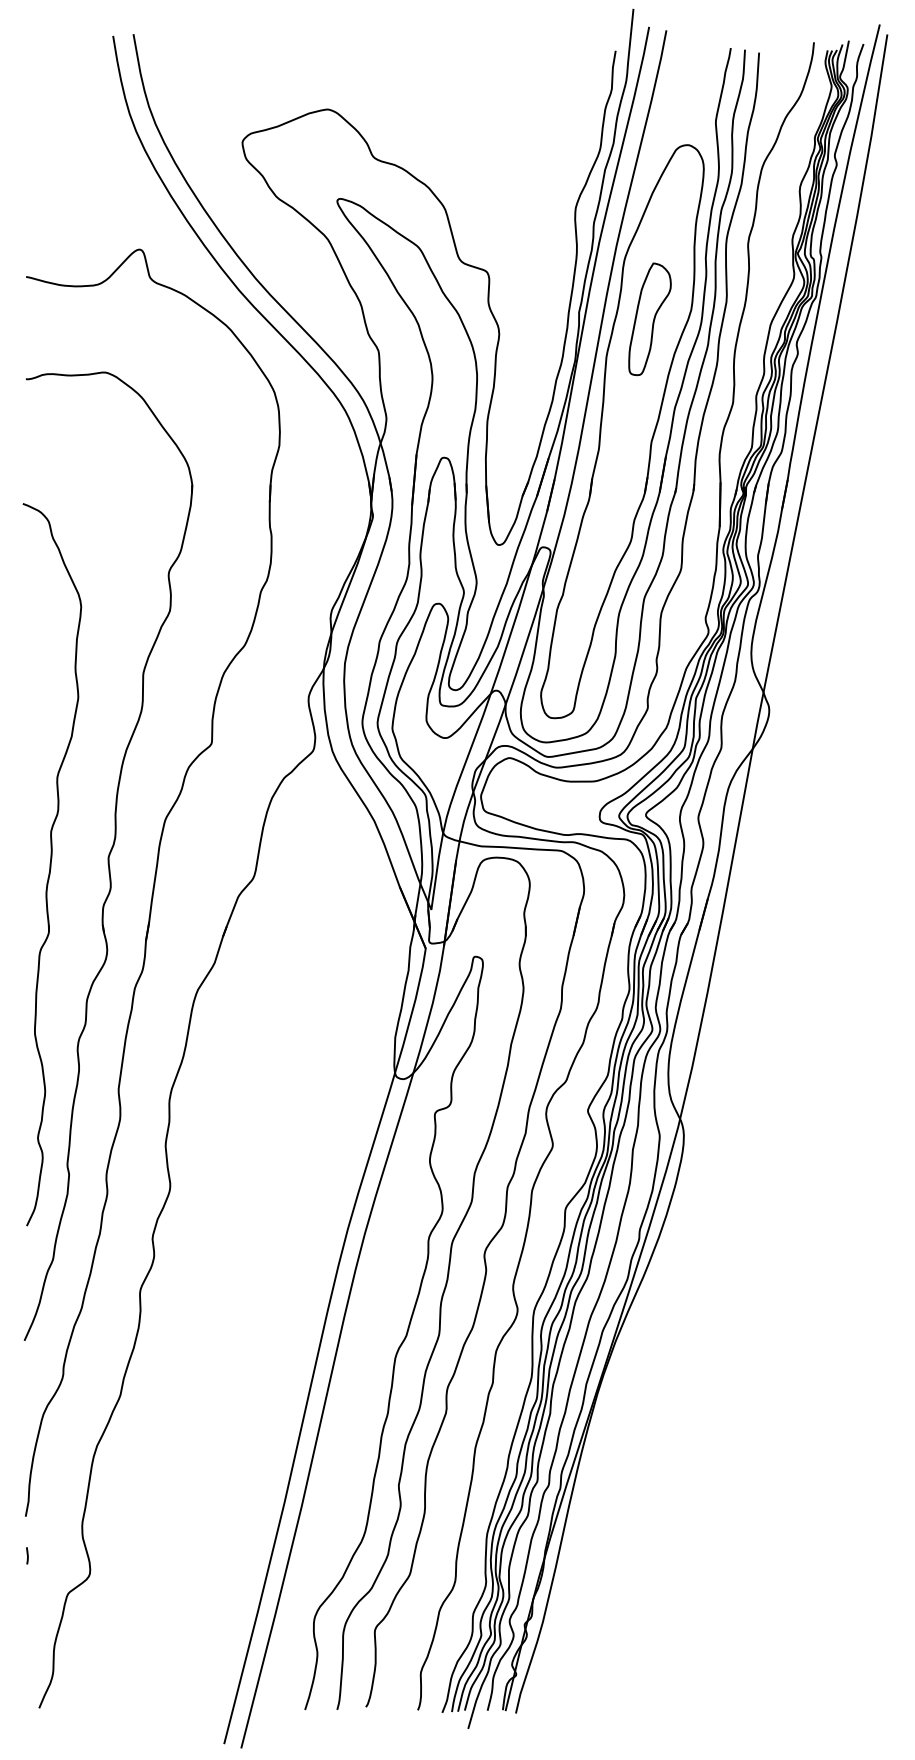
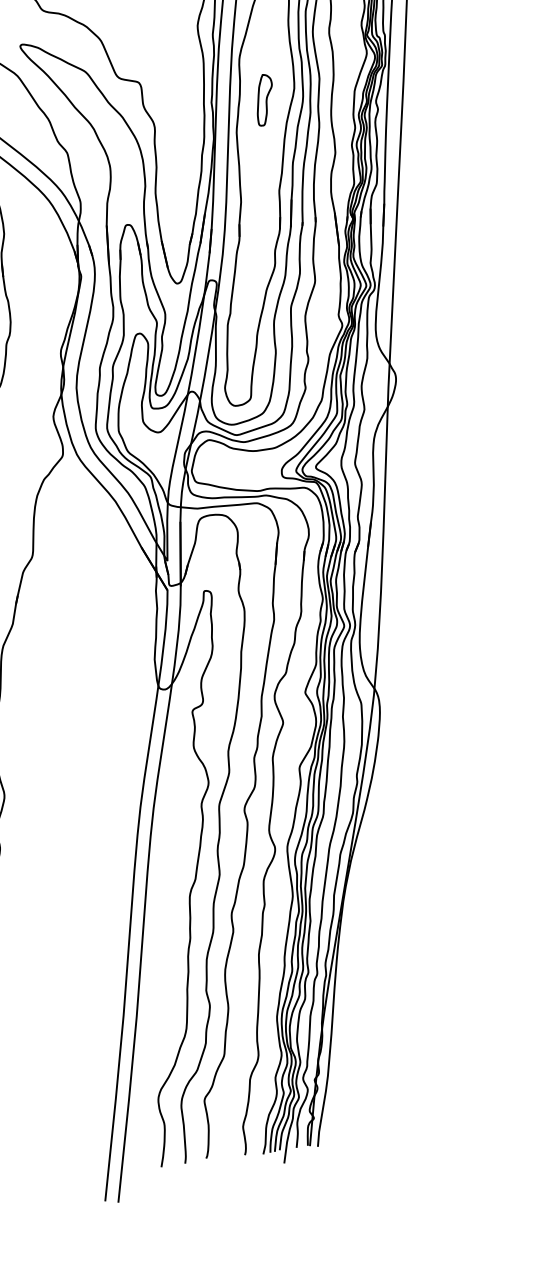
part: (649, 319) -> (264, 100), size x0.6

